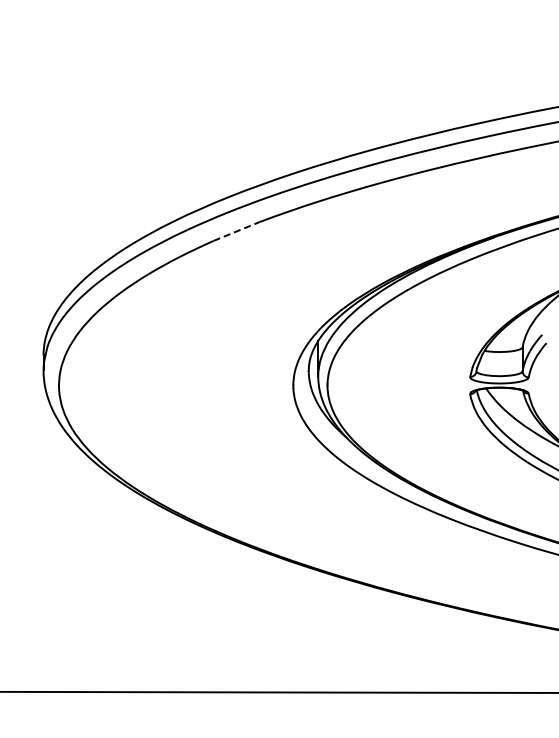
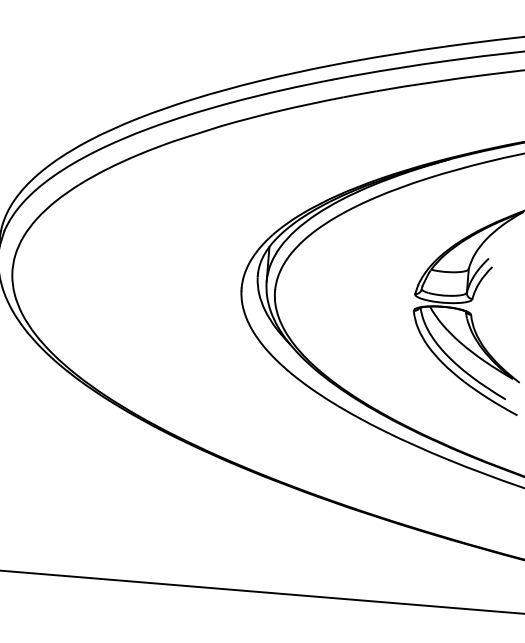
line: (236, 231) -> (198, 133), dashed -> solid

